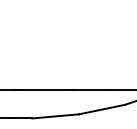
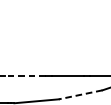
line: (43, 90) -> (25, 76), solid -> dashed
line: (102, 109) -> (81, 94), solid -> dashed

